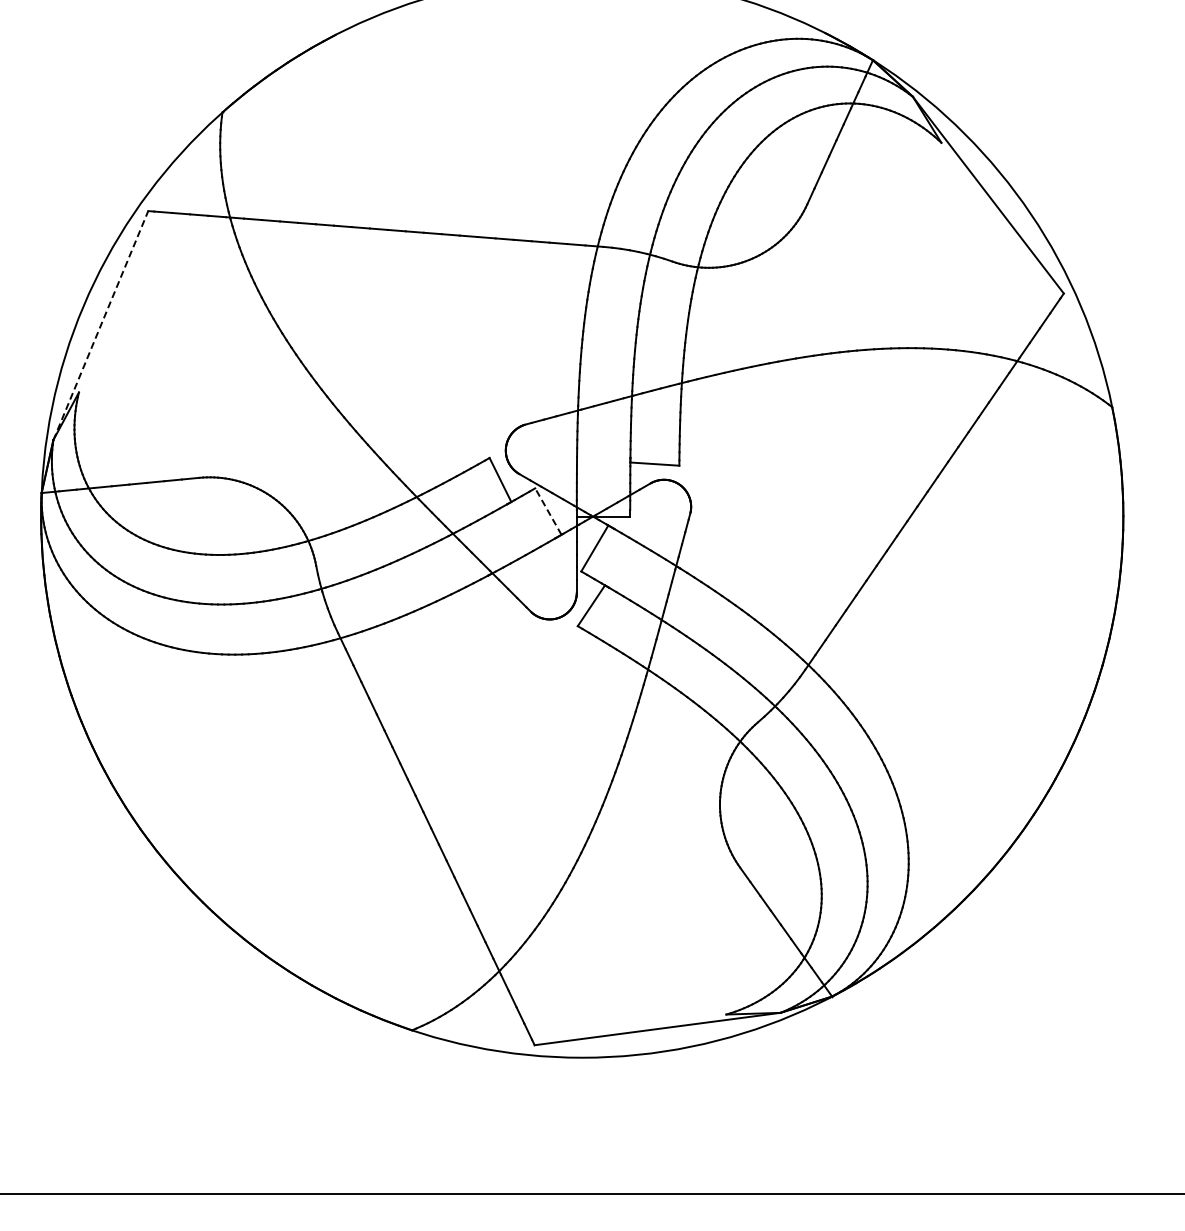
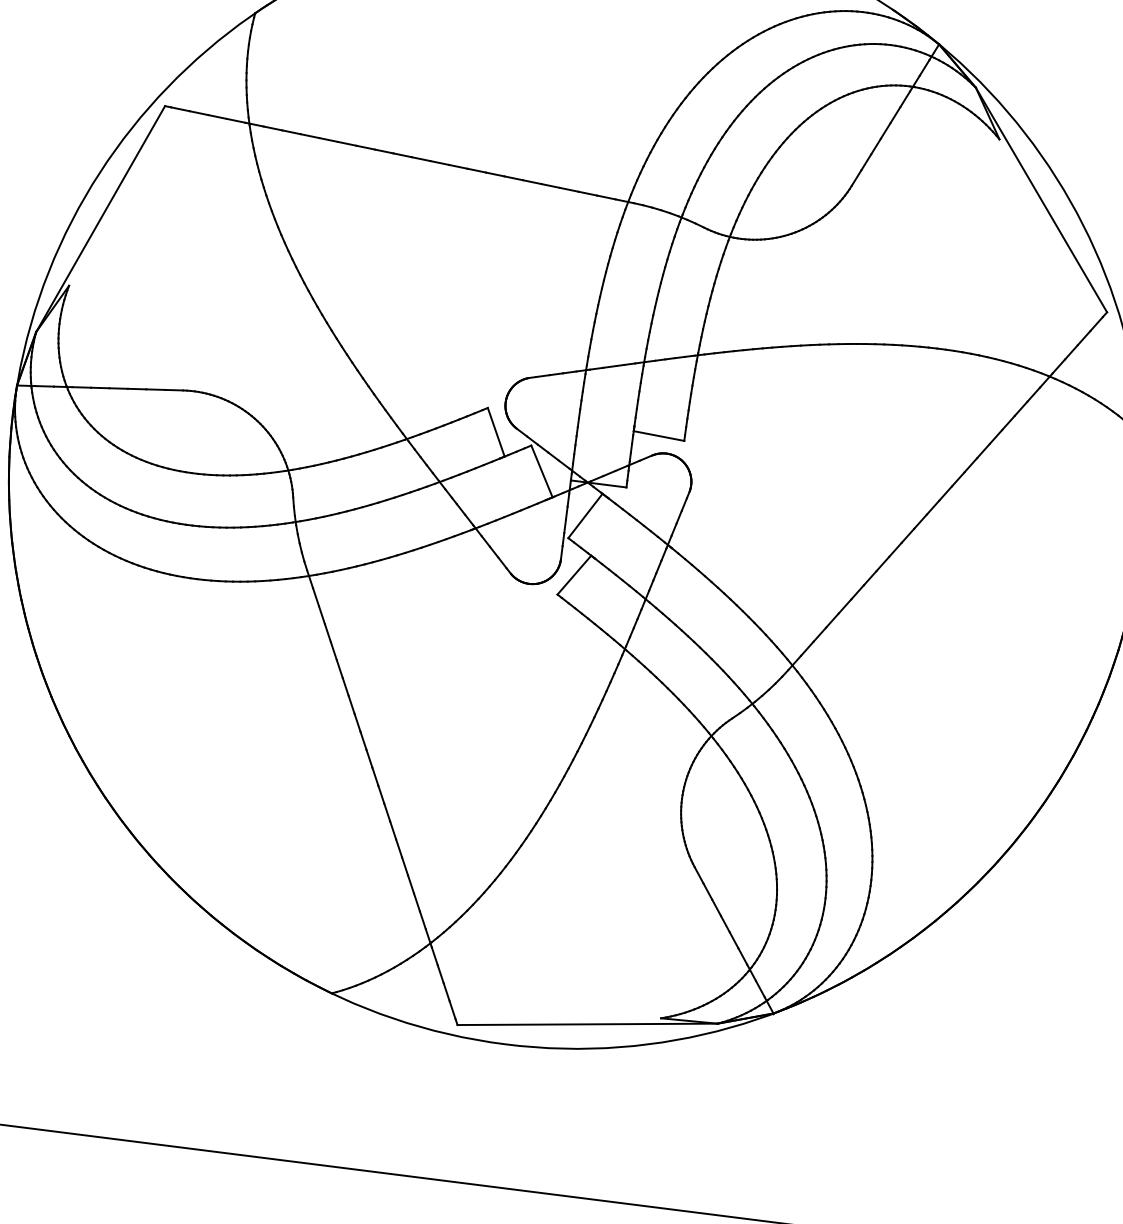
line: (100, 325) -> (100, 218), dashed -> solid
line: (548, 511) -> (542, 471), dashed -> solid

